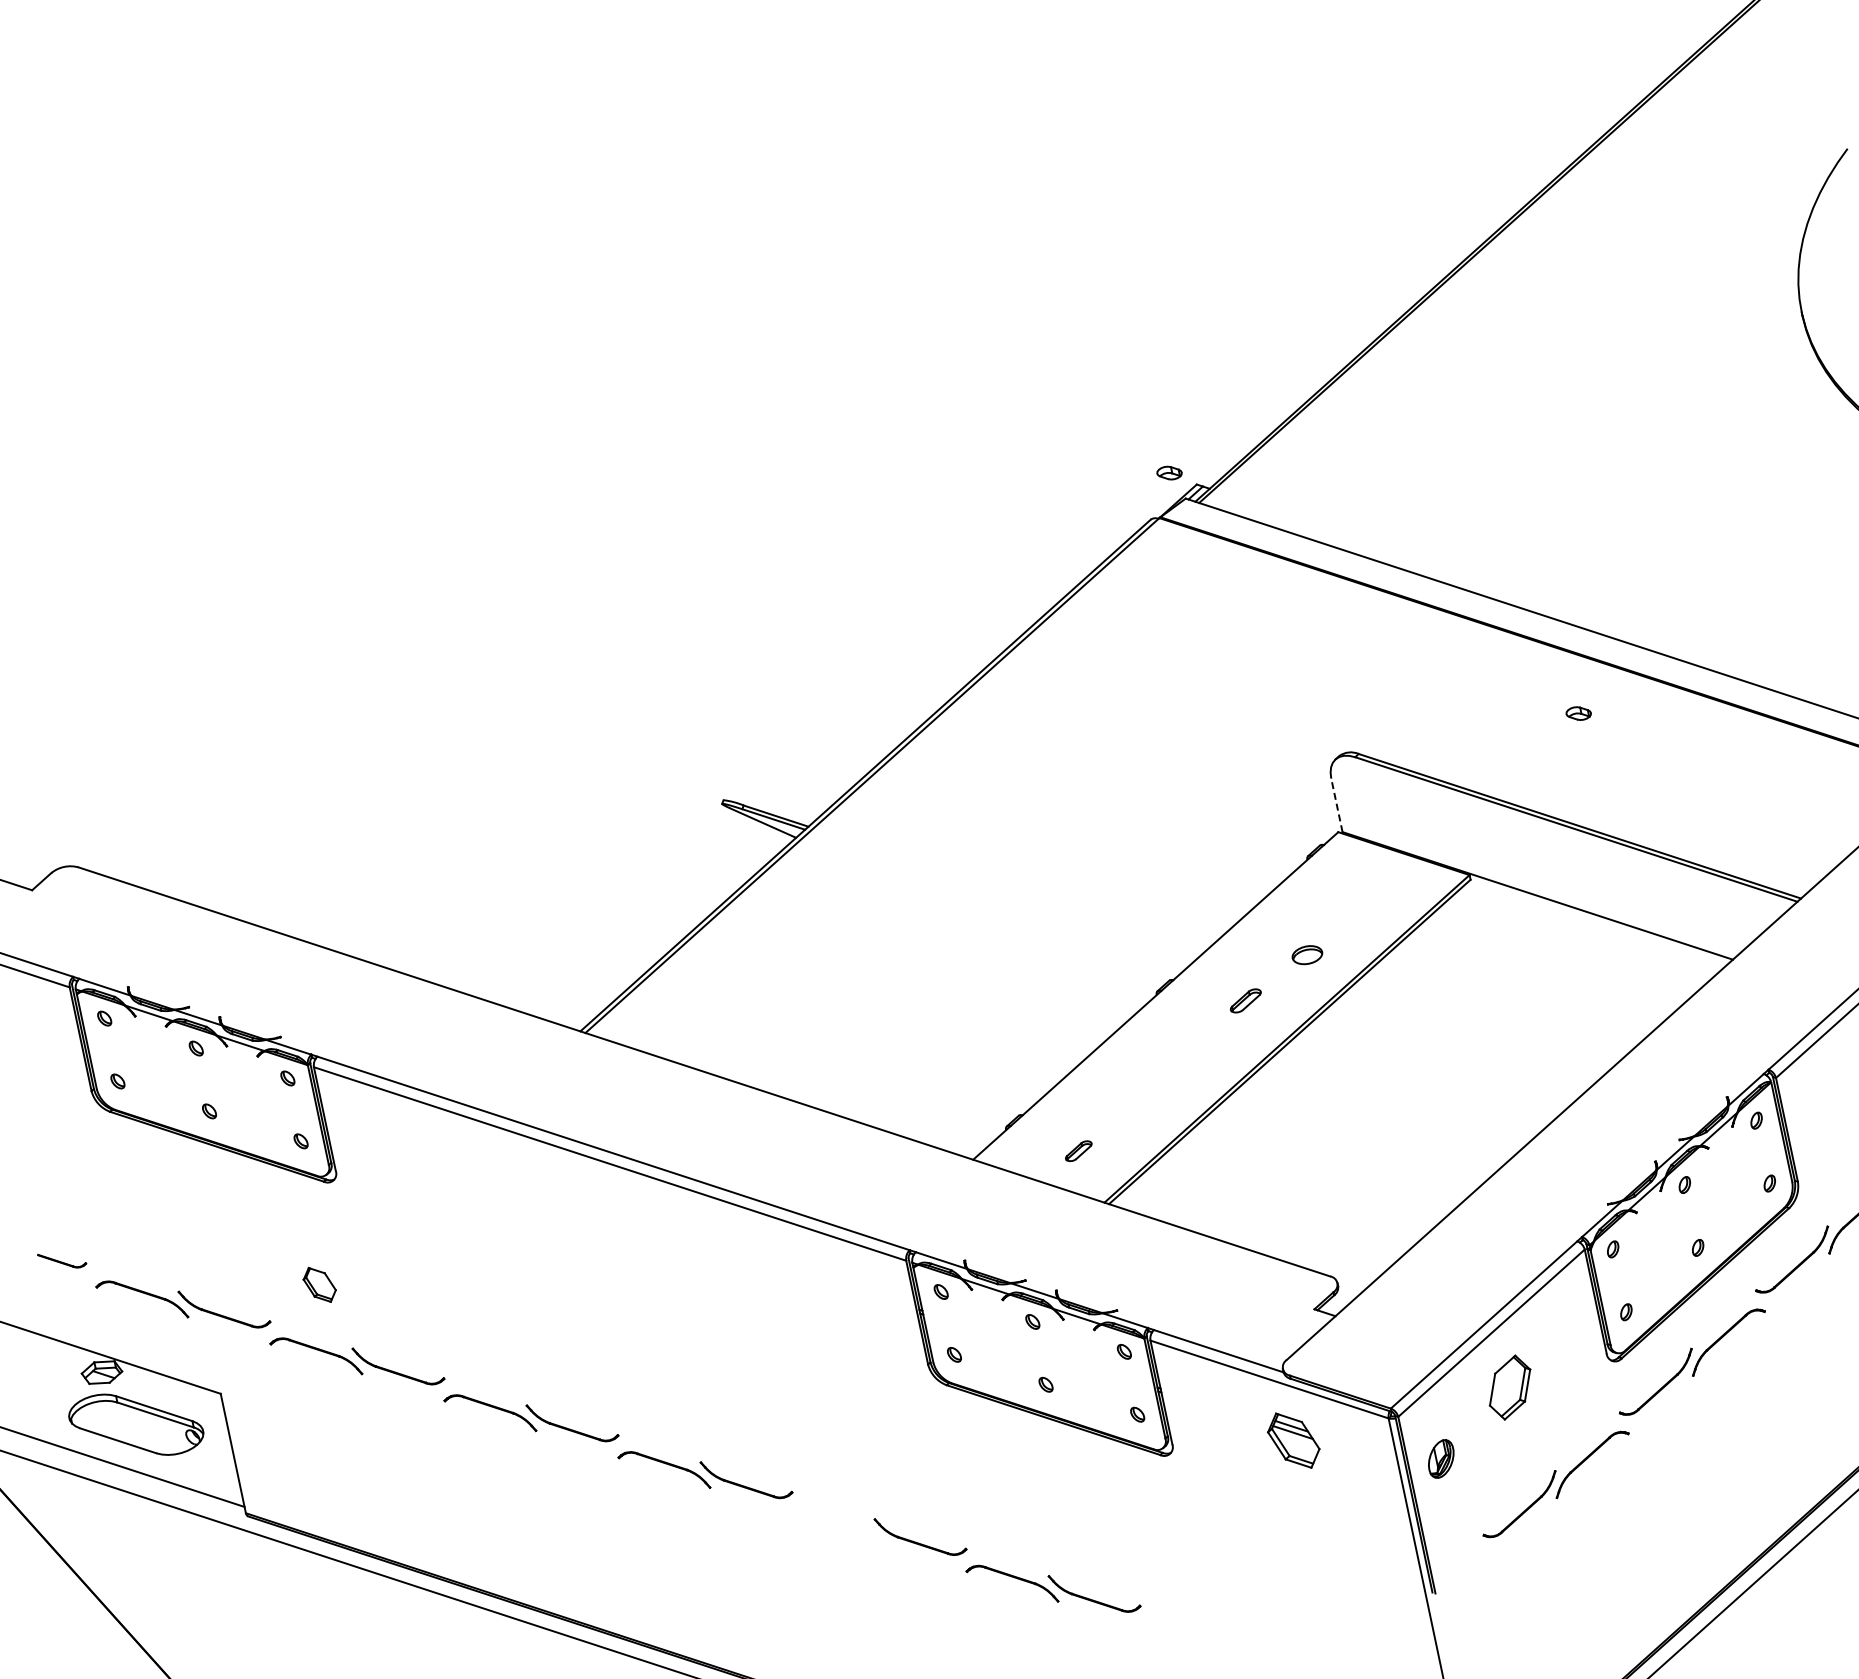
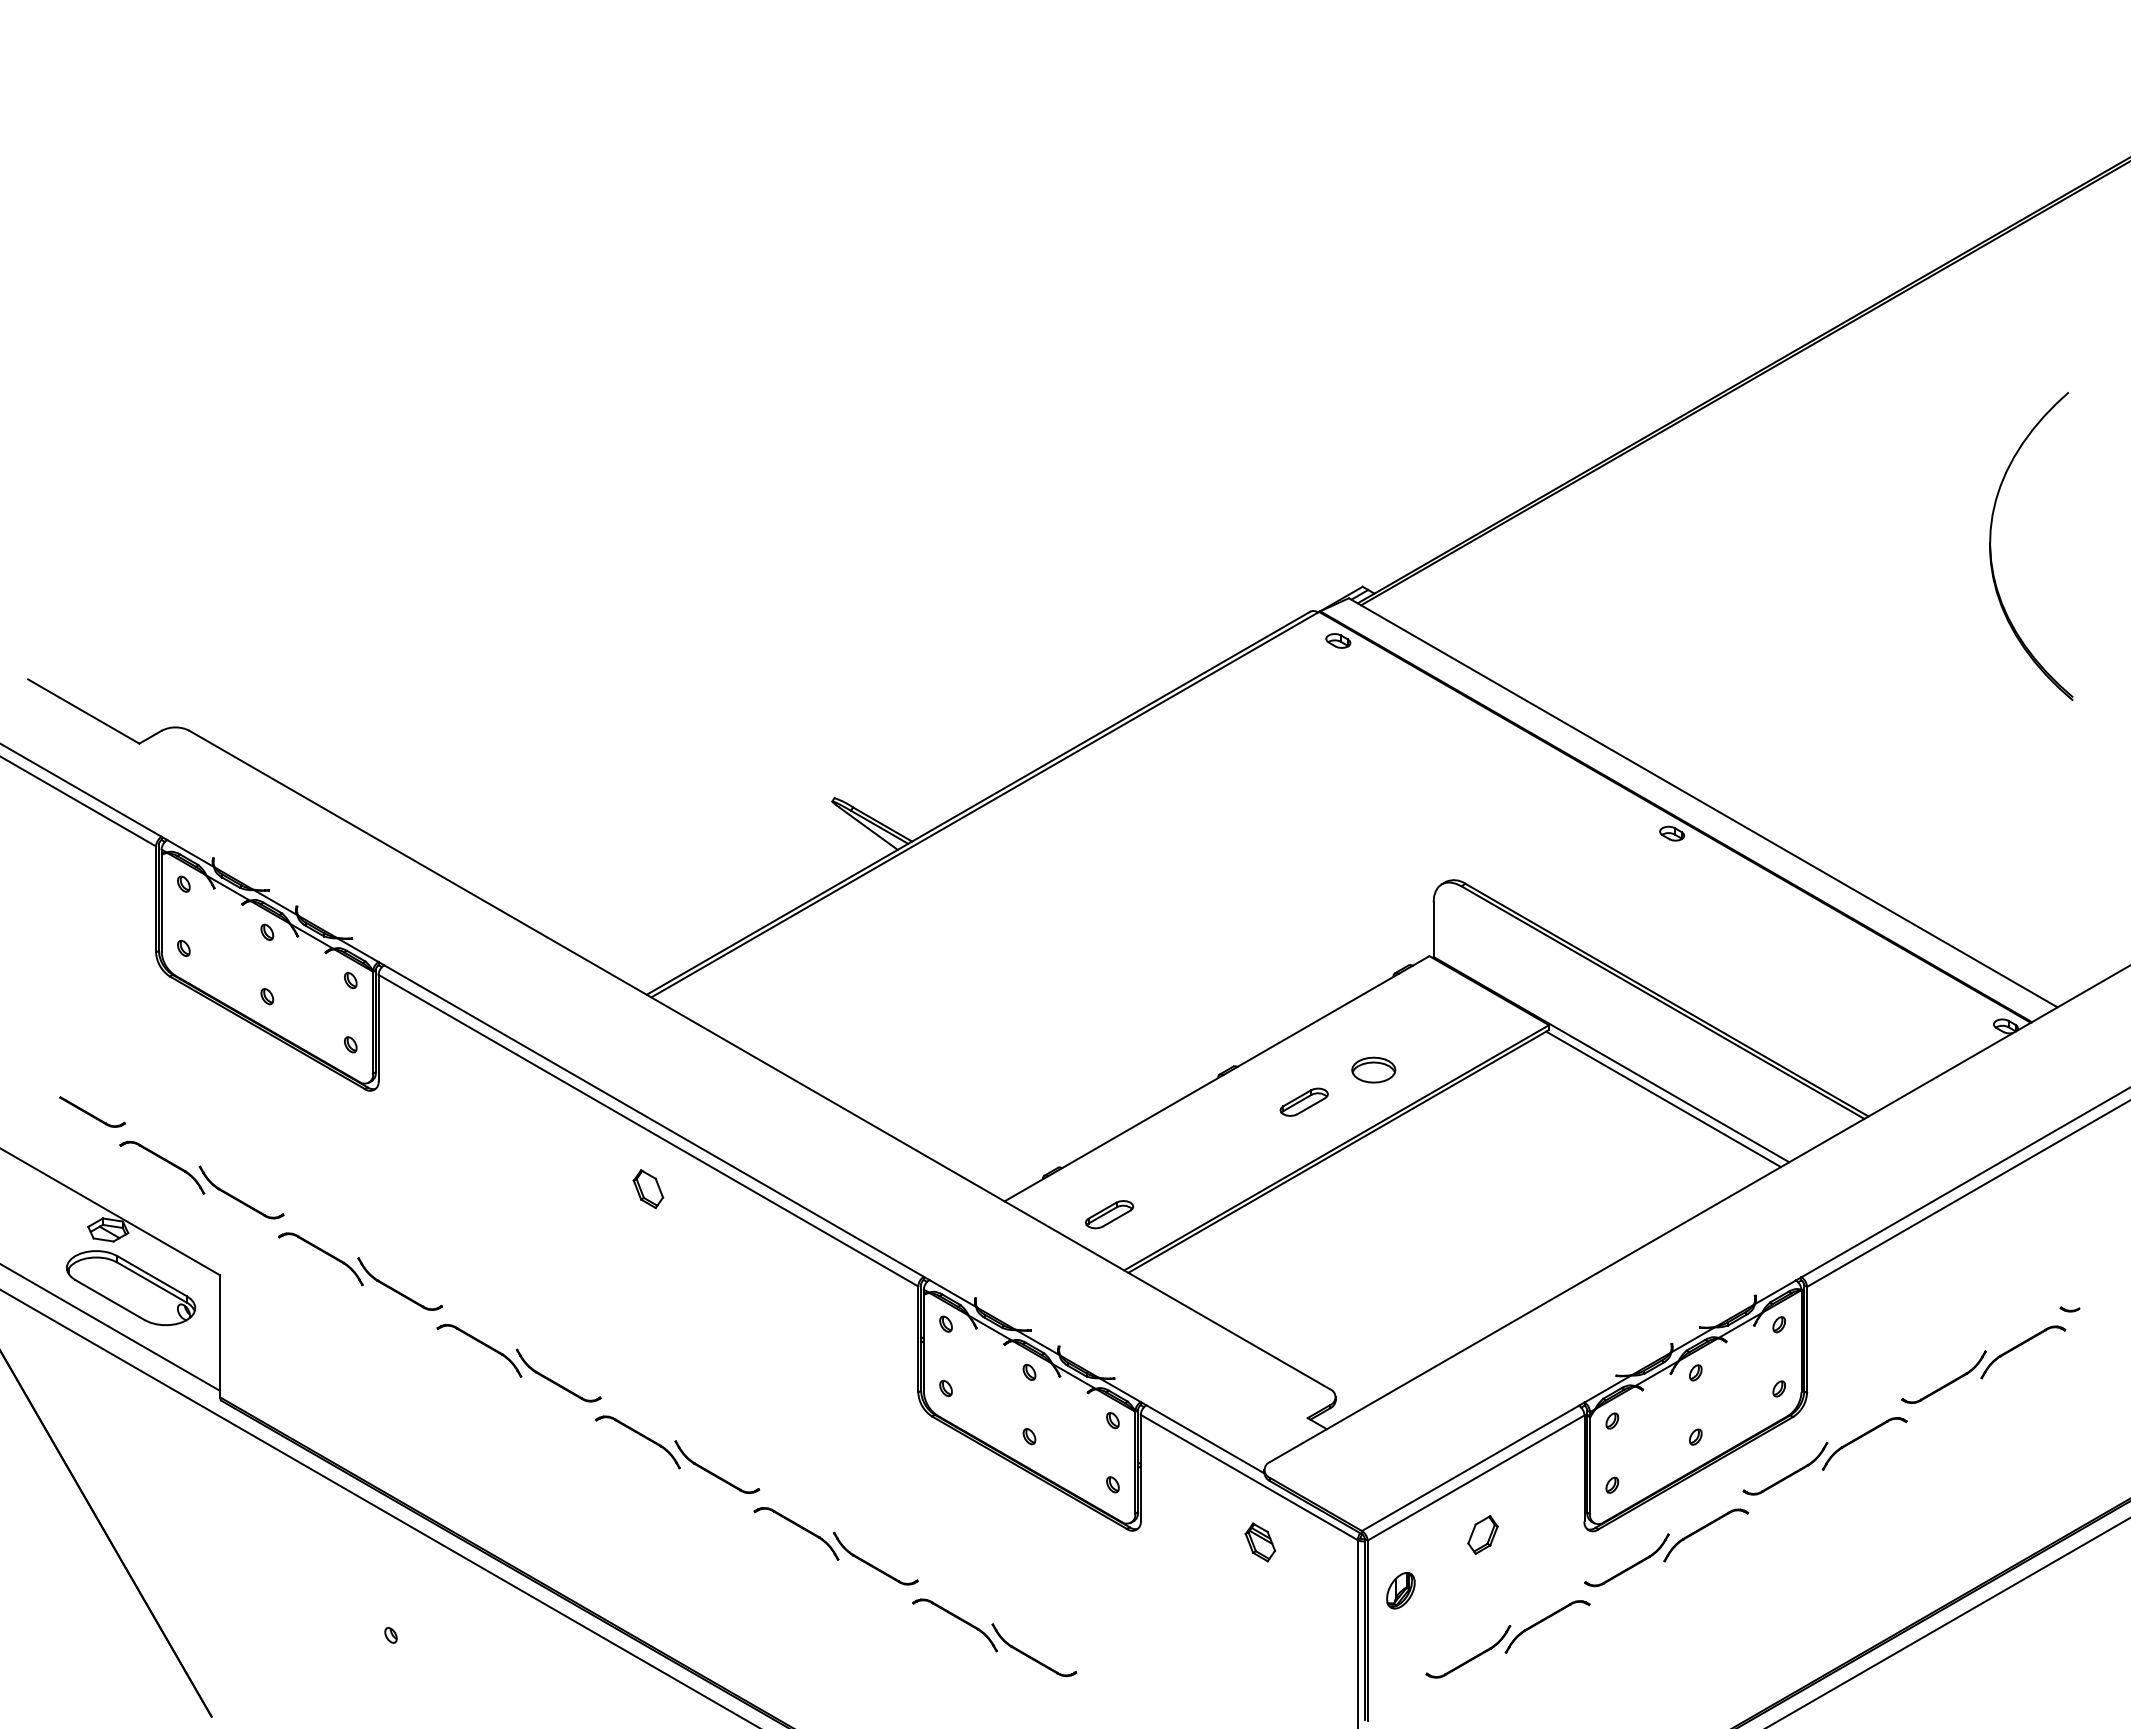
part: (1169, 472) -> (1338, 640), moved
part: (1579, 713) -> (1672, 833), moved
line: (1336, 805) -> (1433, 929), dashed -> solid
line: (1596, 924) -> (1663, 1099), added
part: (1306, 954) -> (1373, 1069), size x1.43
part: (1245, 1000) -> (1303, 1101), size x1.43
part: (1078, 1150) -> (1109, 1214), size x1.67
part: (62, 1259) -> (92, 1111), size x1.43
part: (319, 1285) -> (648, 1189), moved
part: (1509, 1387) -> (1482, 1534), size x0.62
part: (1293, 1440) -> (1260, 1542), size x0.62
part: (840, 1521) -> (800, 1528), added

